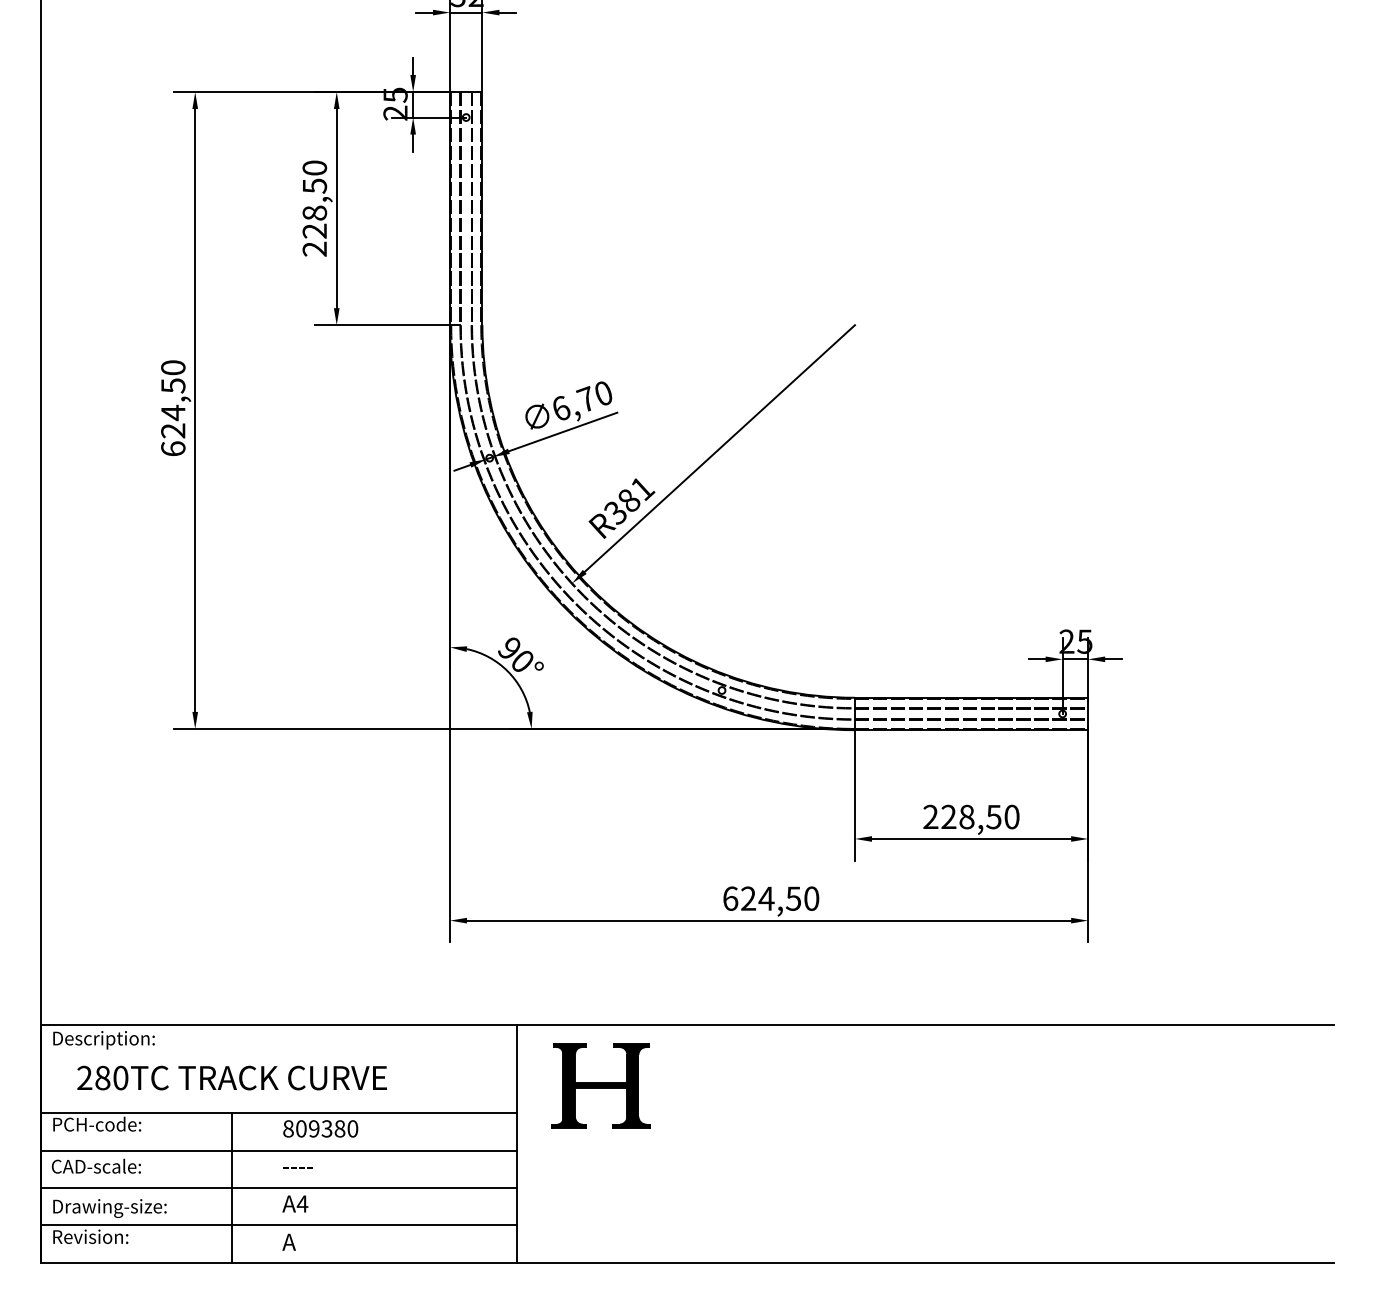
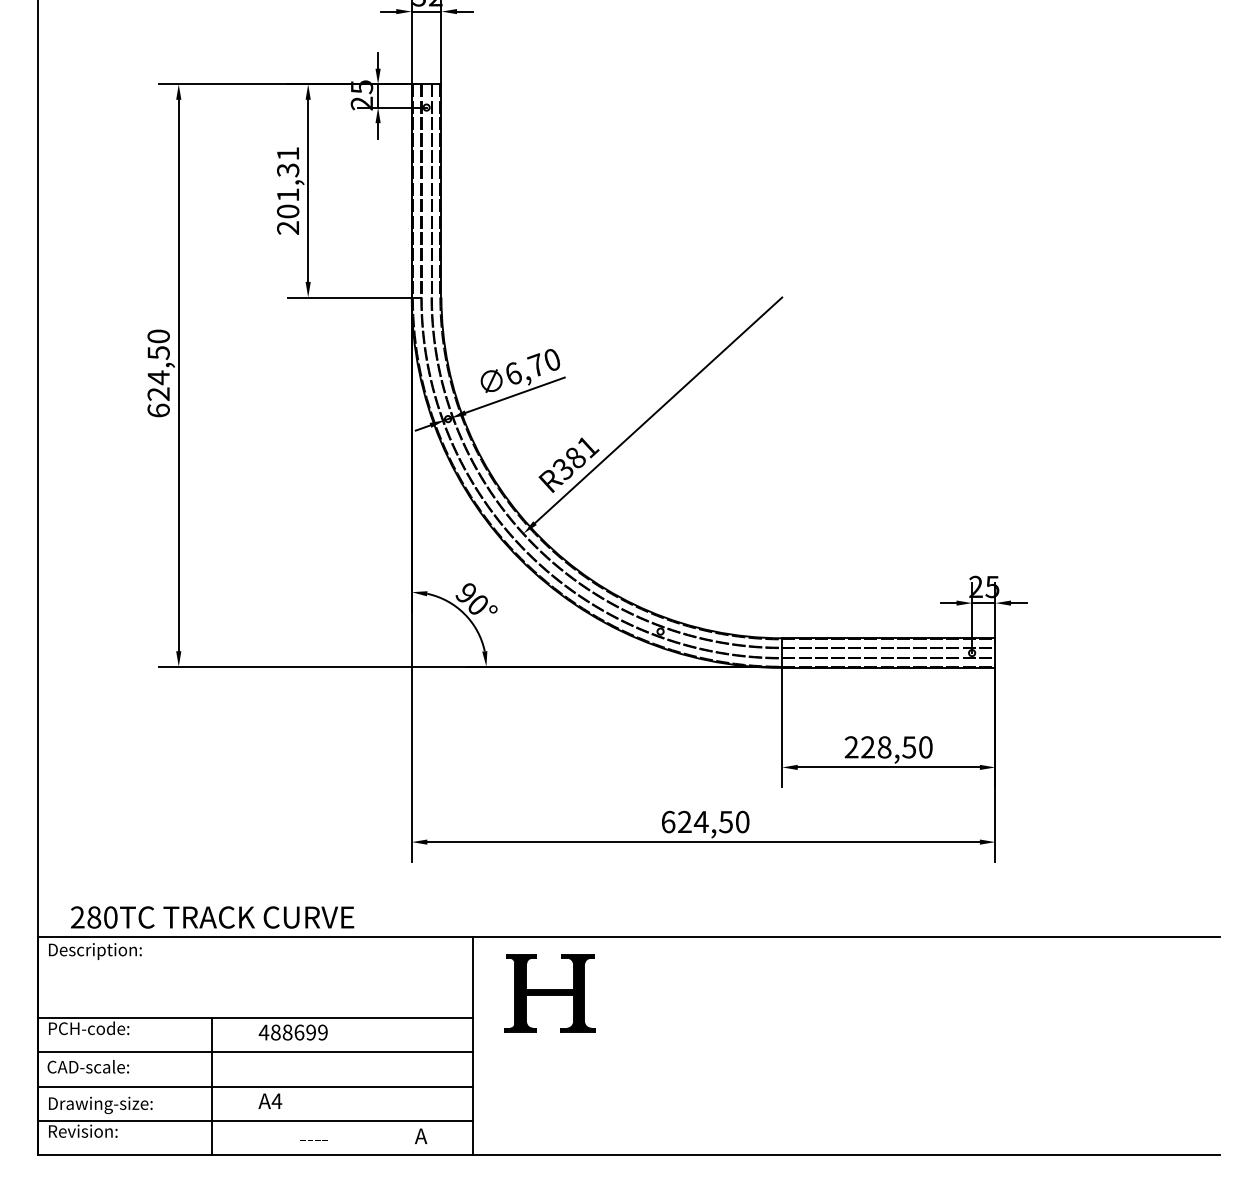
text: (314, 199) -> (287, 182), 228,50 -> 201,31
text: (231, 1077) -> (211, 916), moved
text: (320, 1128) -> (293, 1032), 809380 -> 488699
text: (297, 1167) -> (313, 1140), moved
text: (288, 1241) -> (420, 1135), moved

